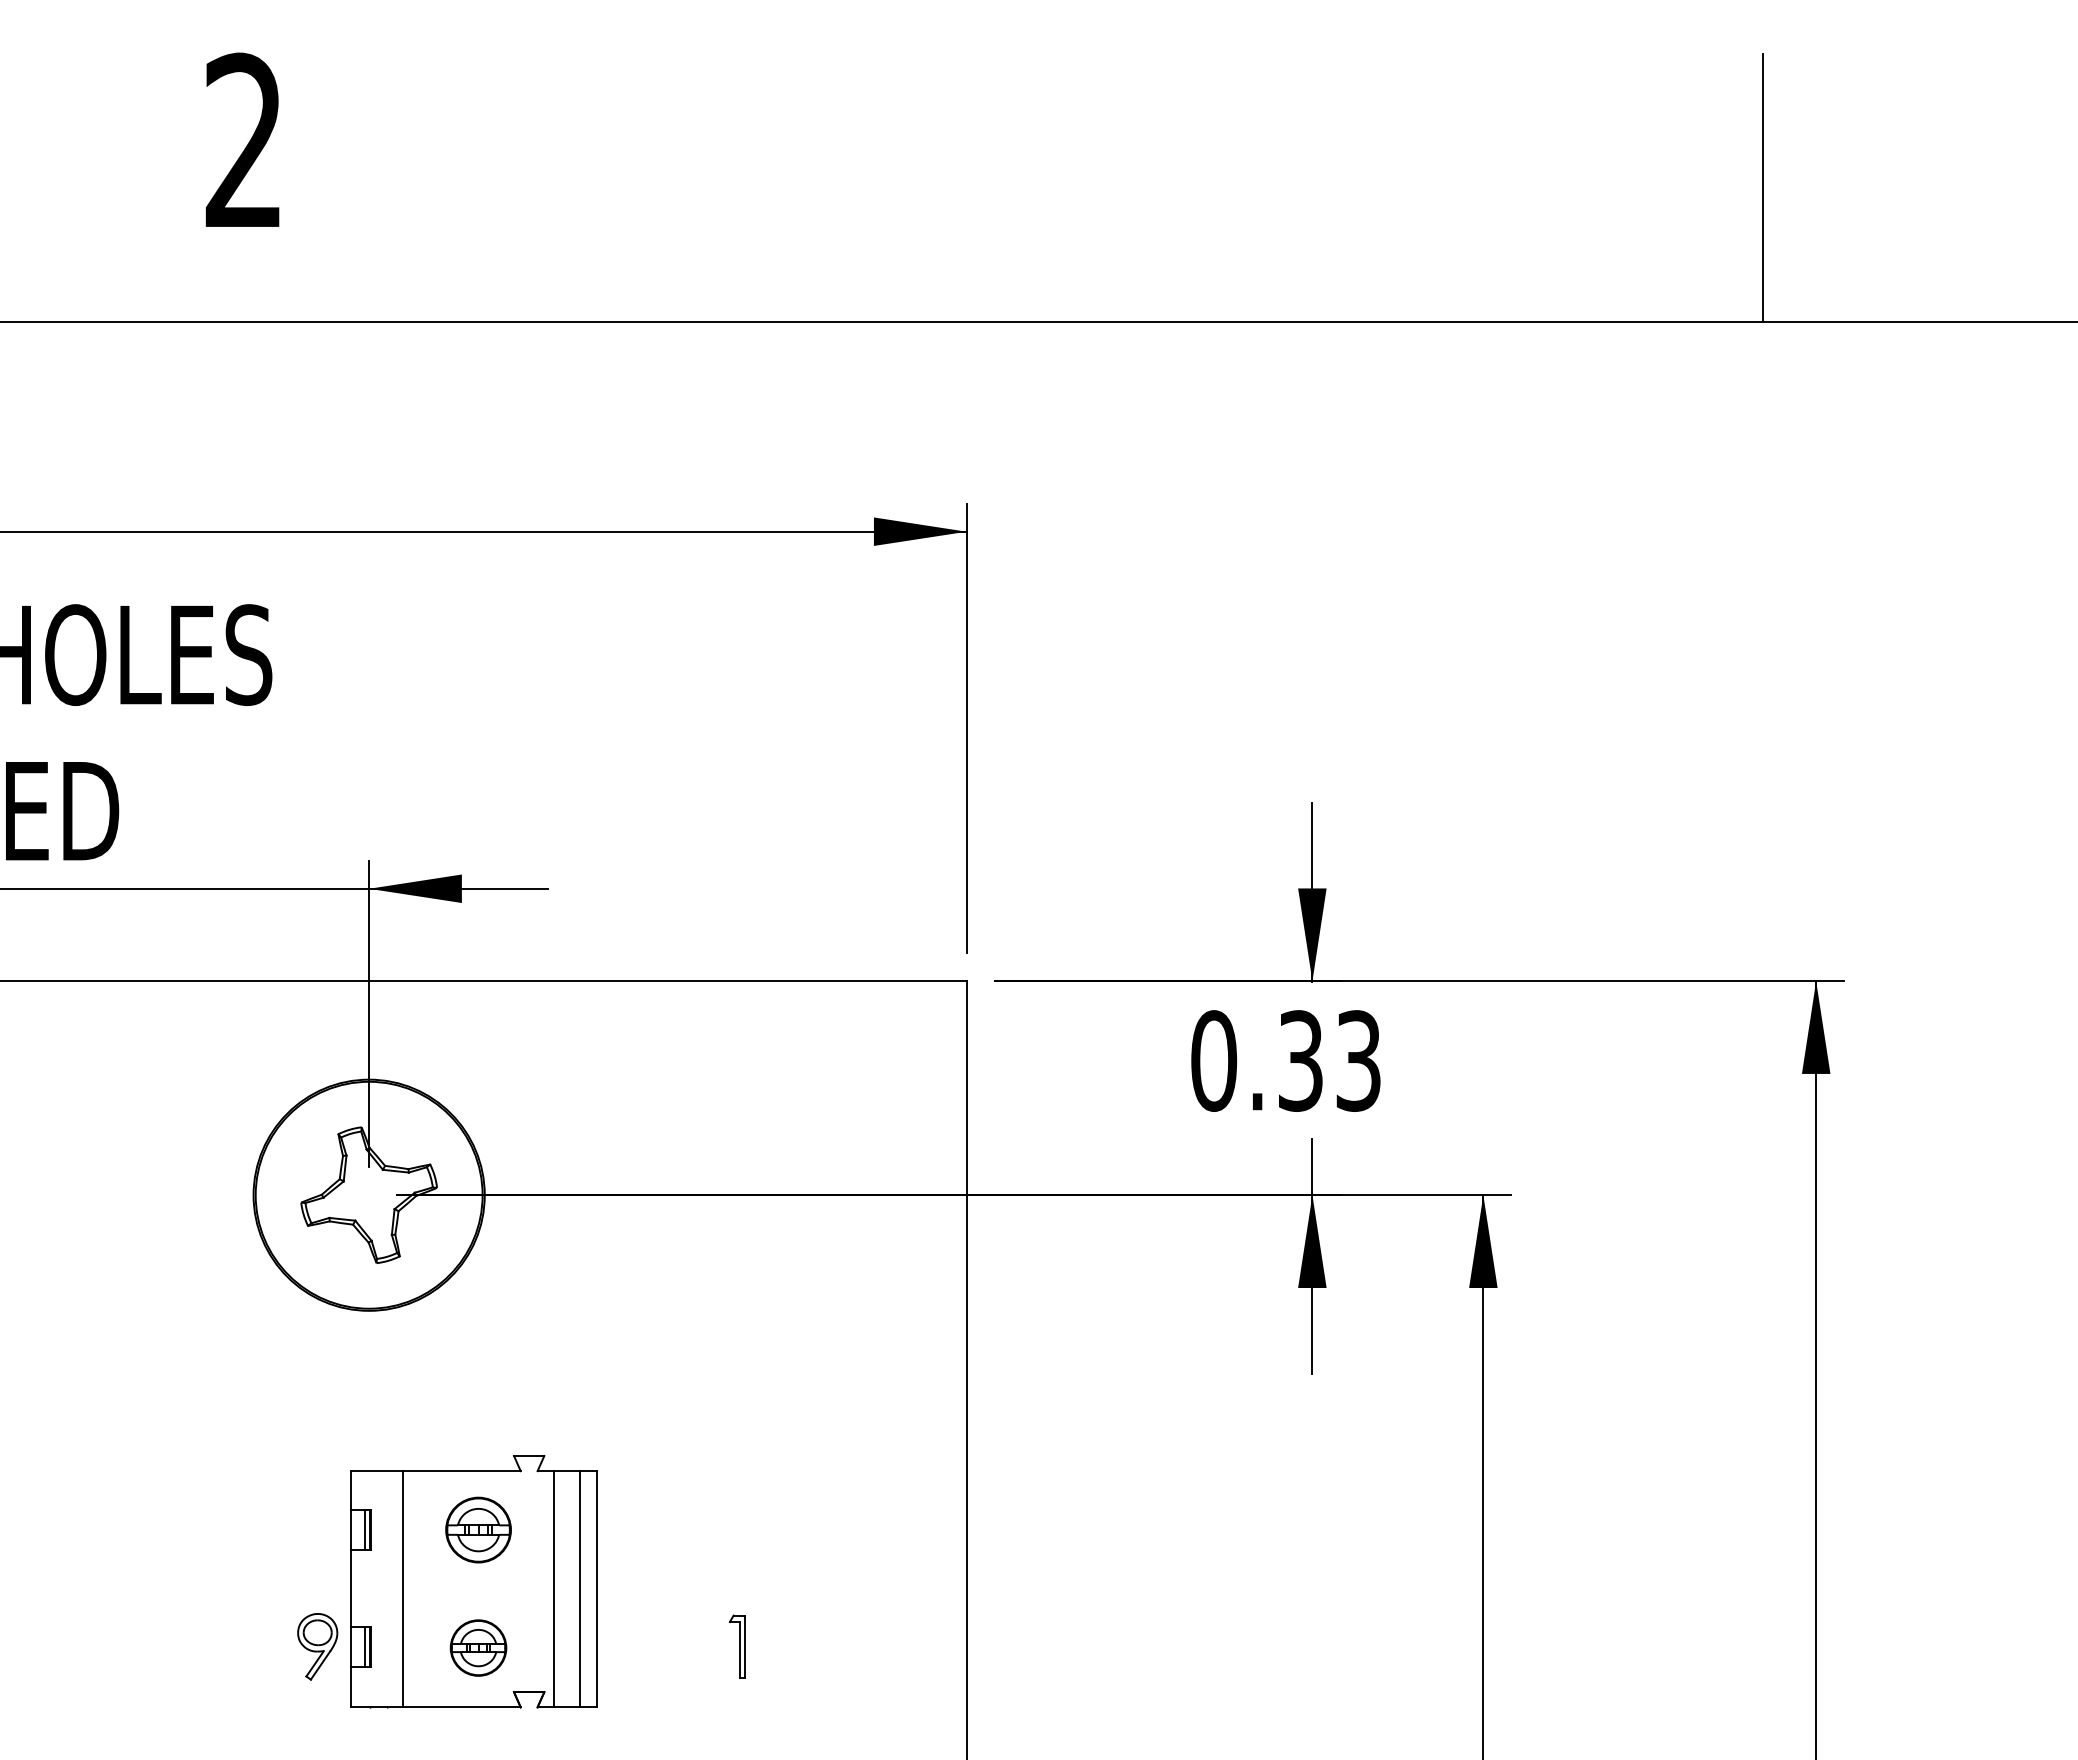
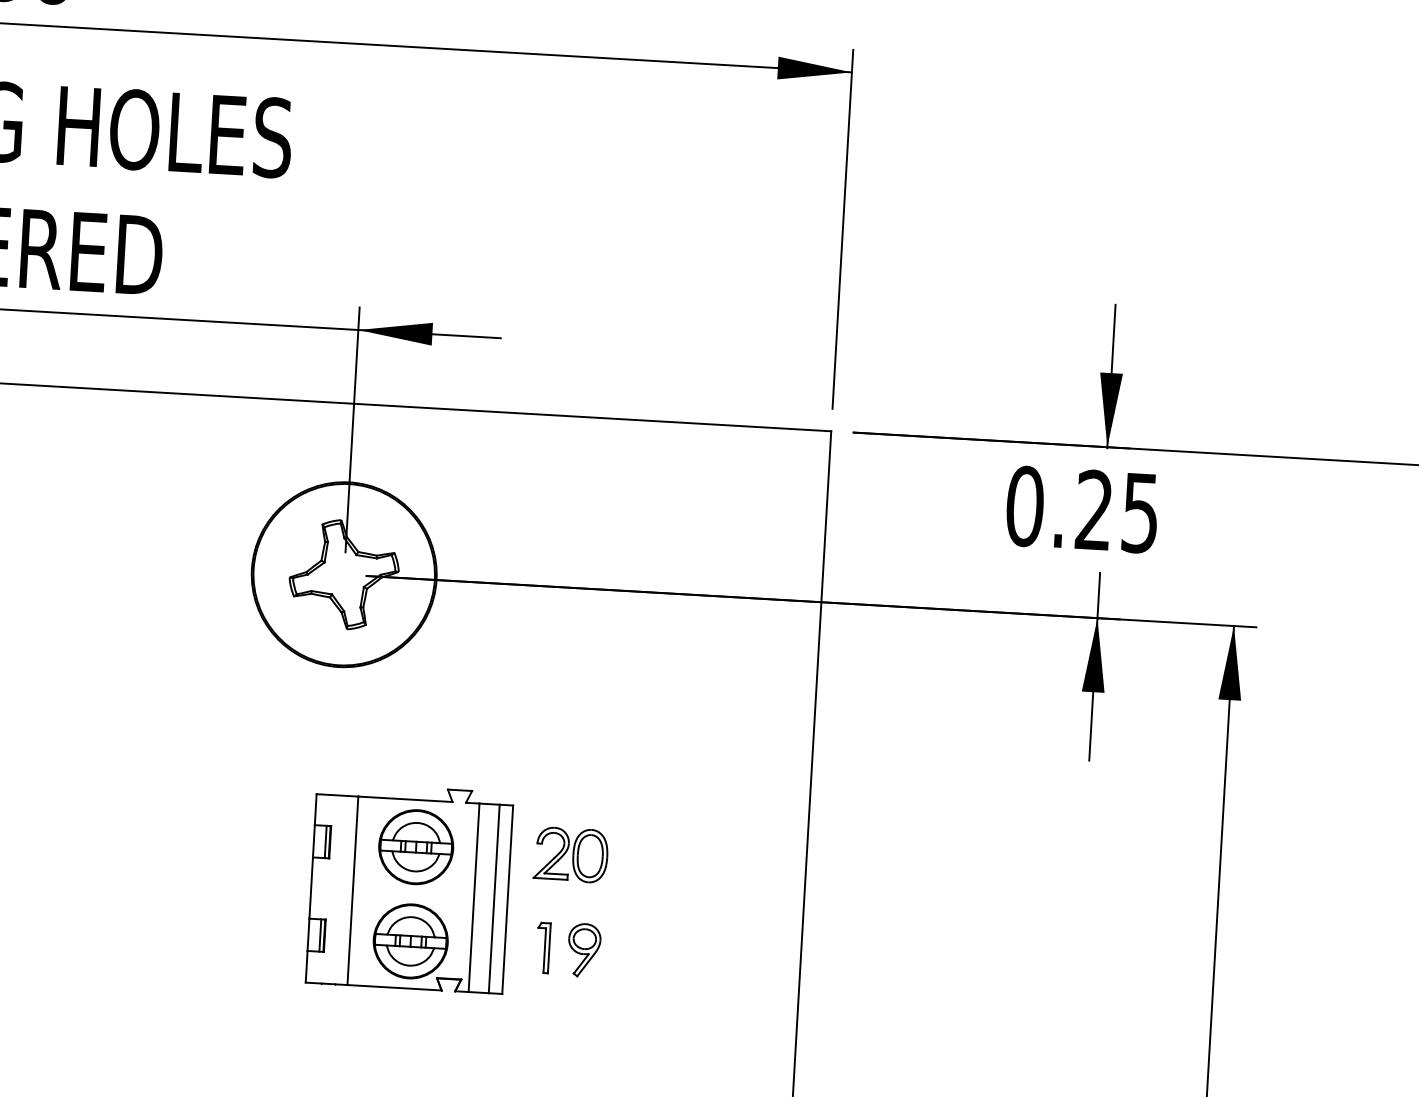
text: (1329, 1060) -> (1117, 511), 0.33 -> 0.25
part: (672, 1528) -> (571, 854), added
part: (478, 1529) -> (416, 846), size x1.43
part: (317, 1646) -> (584, 950), moved
part: (736, 1646) -> (542, 947), moved
part: (478, 1647) -> (410, 940), size x1.67

